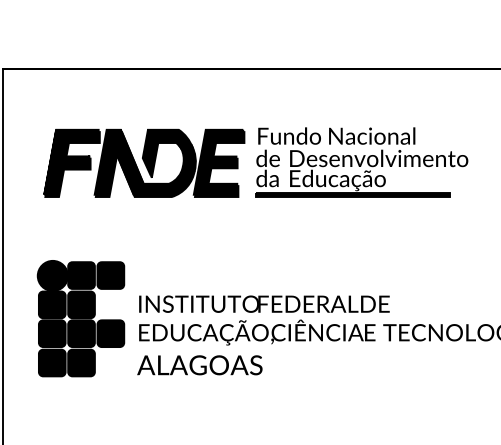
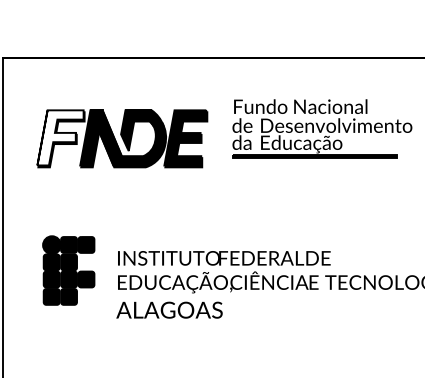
fill: (71, 161) -> (60, 137), removed
part: (362, 161) -> (322, 128), moved
part: (80, 318) -> (68, 270), size x0.7

